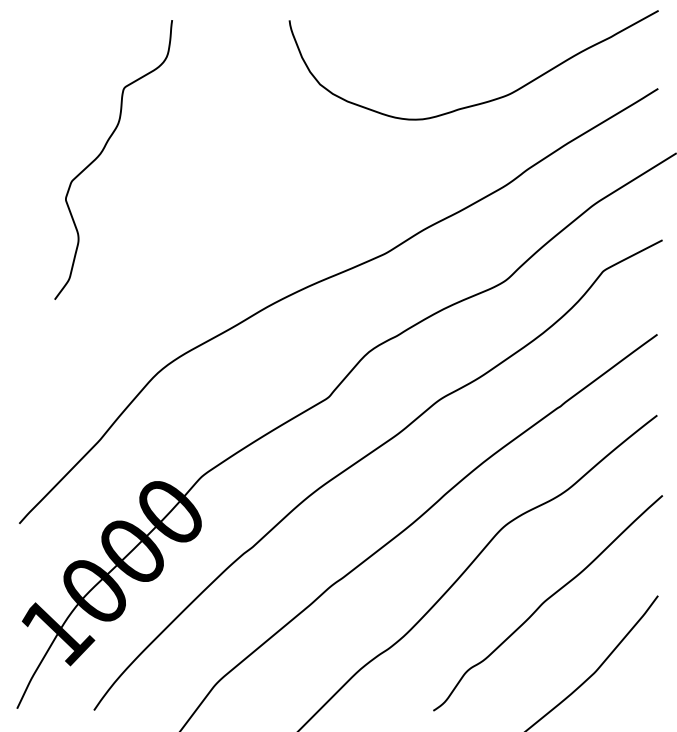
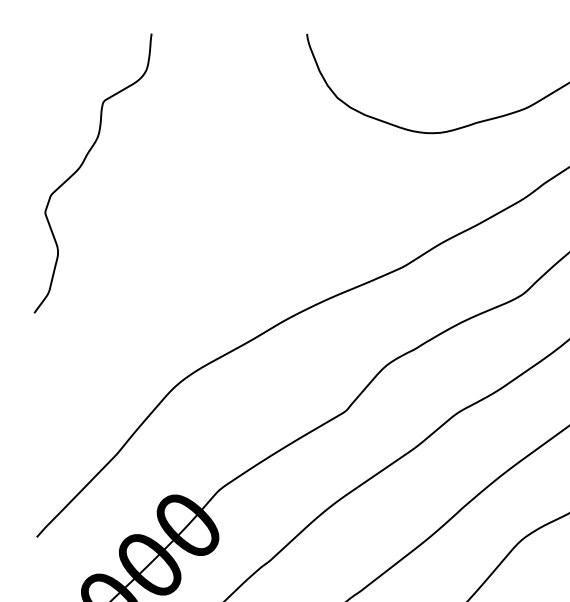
curve: (103, 151) -> (82, 165), moved

